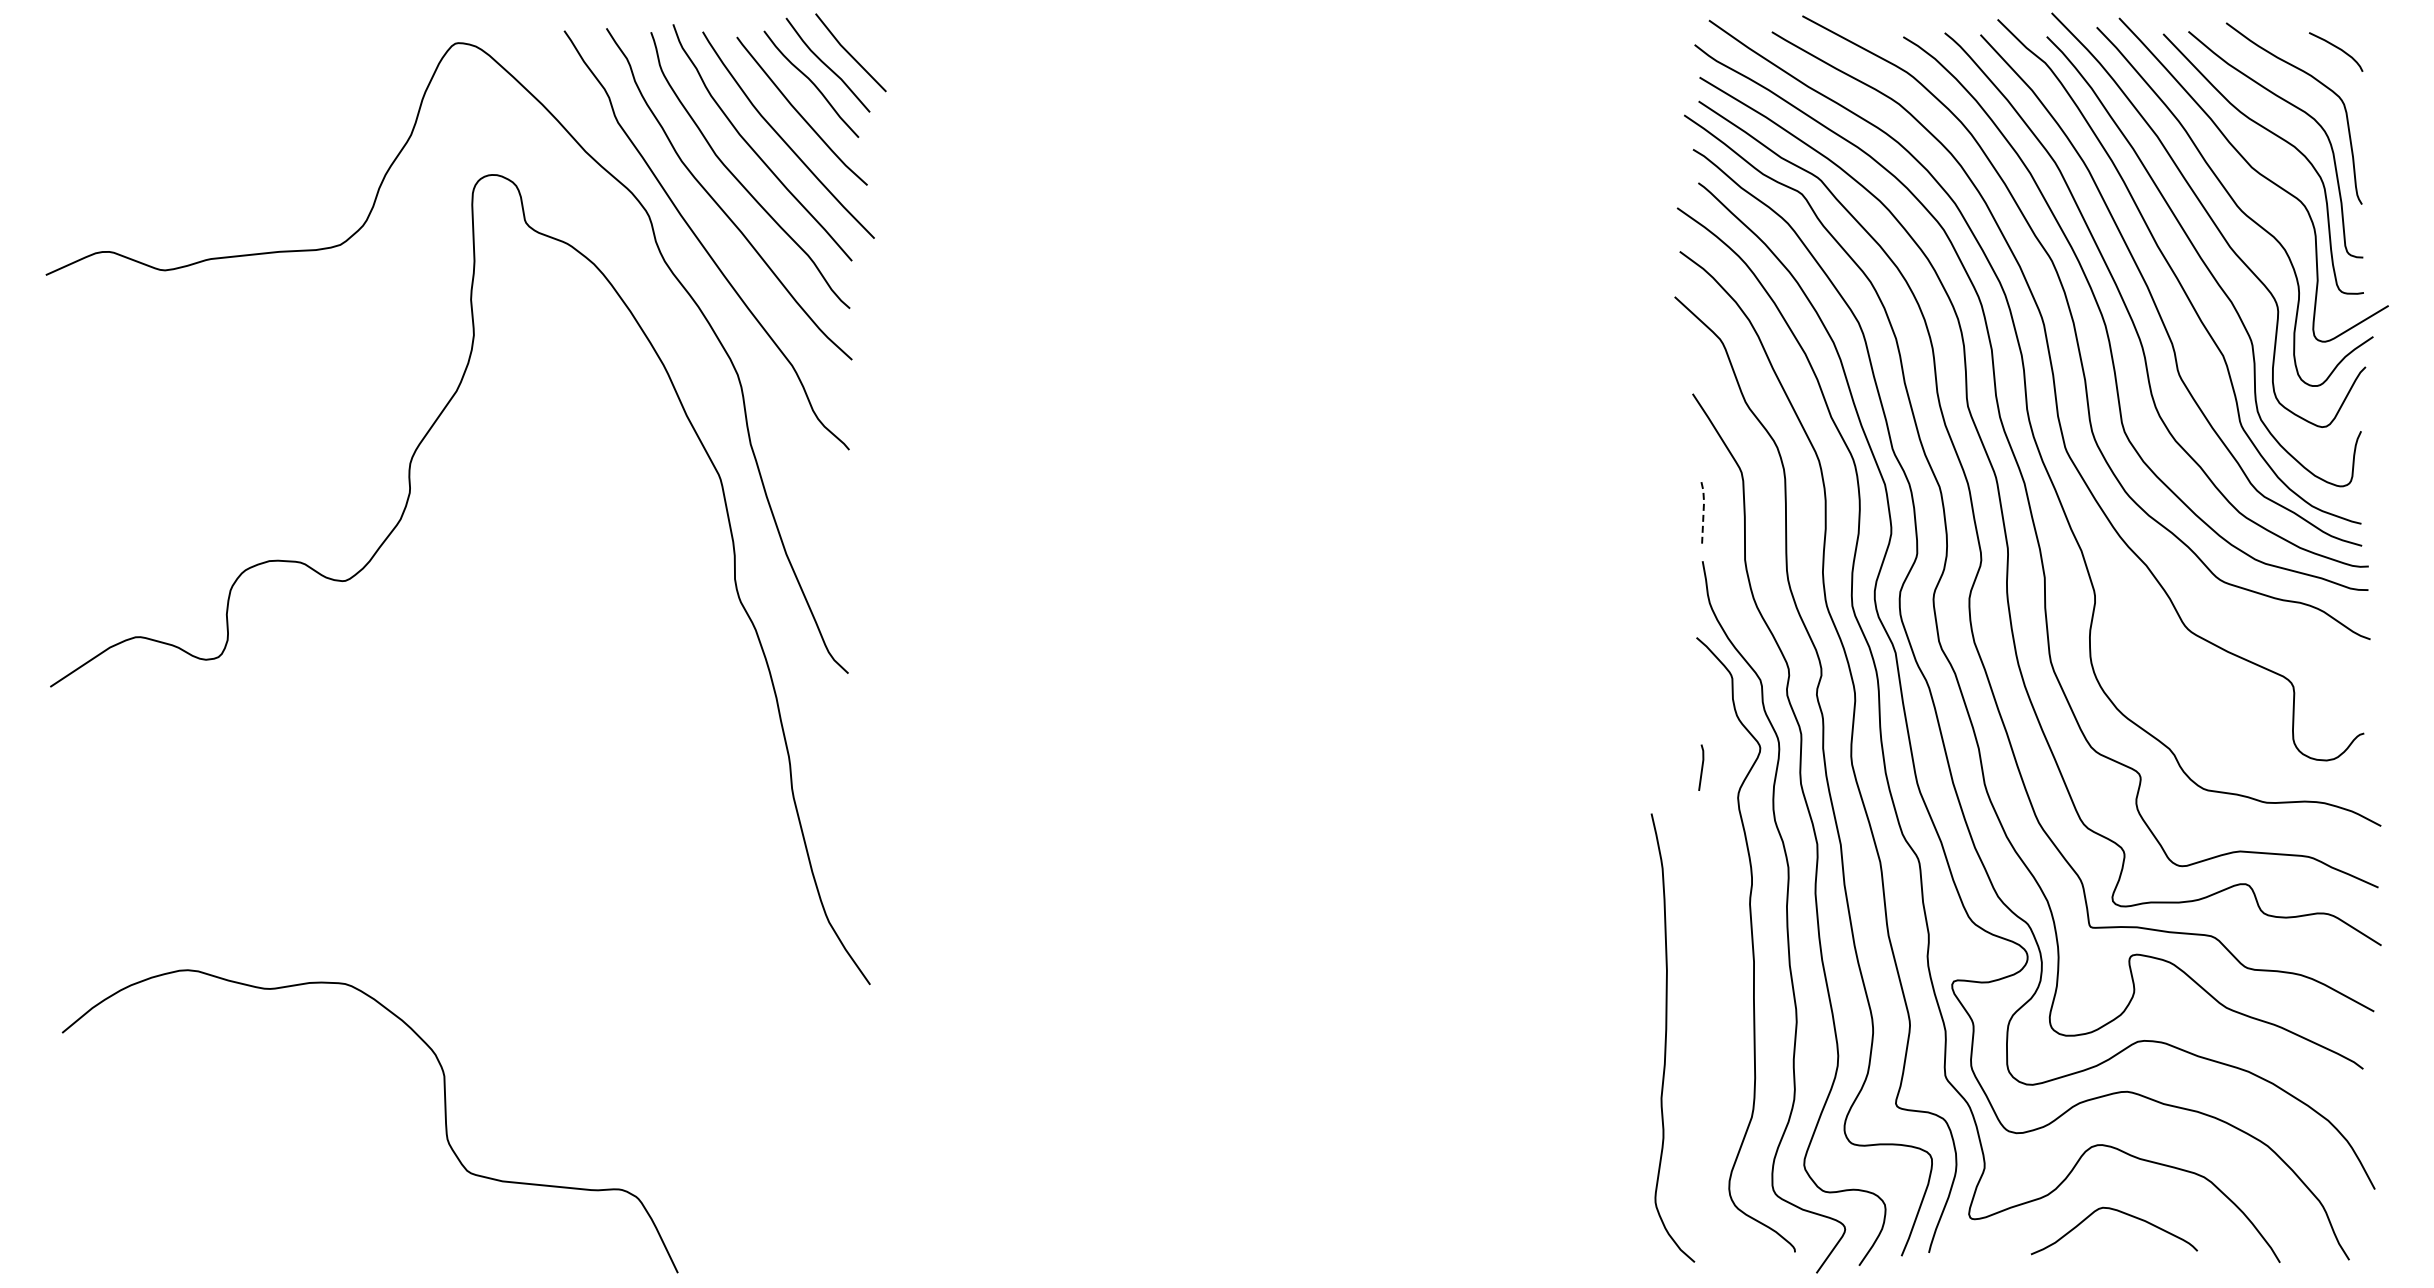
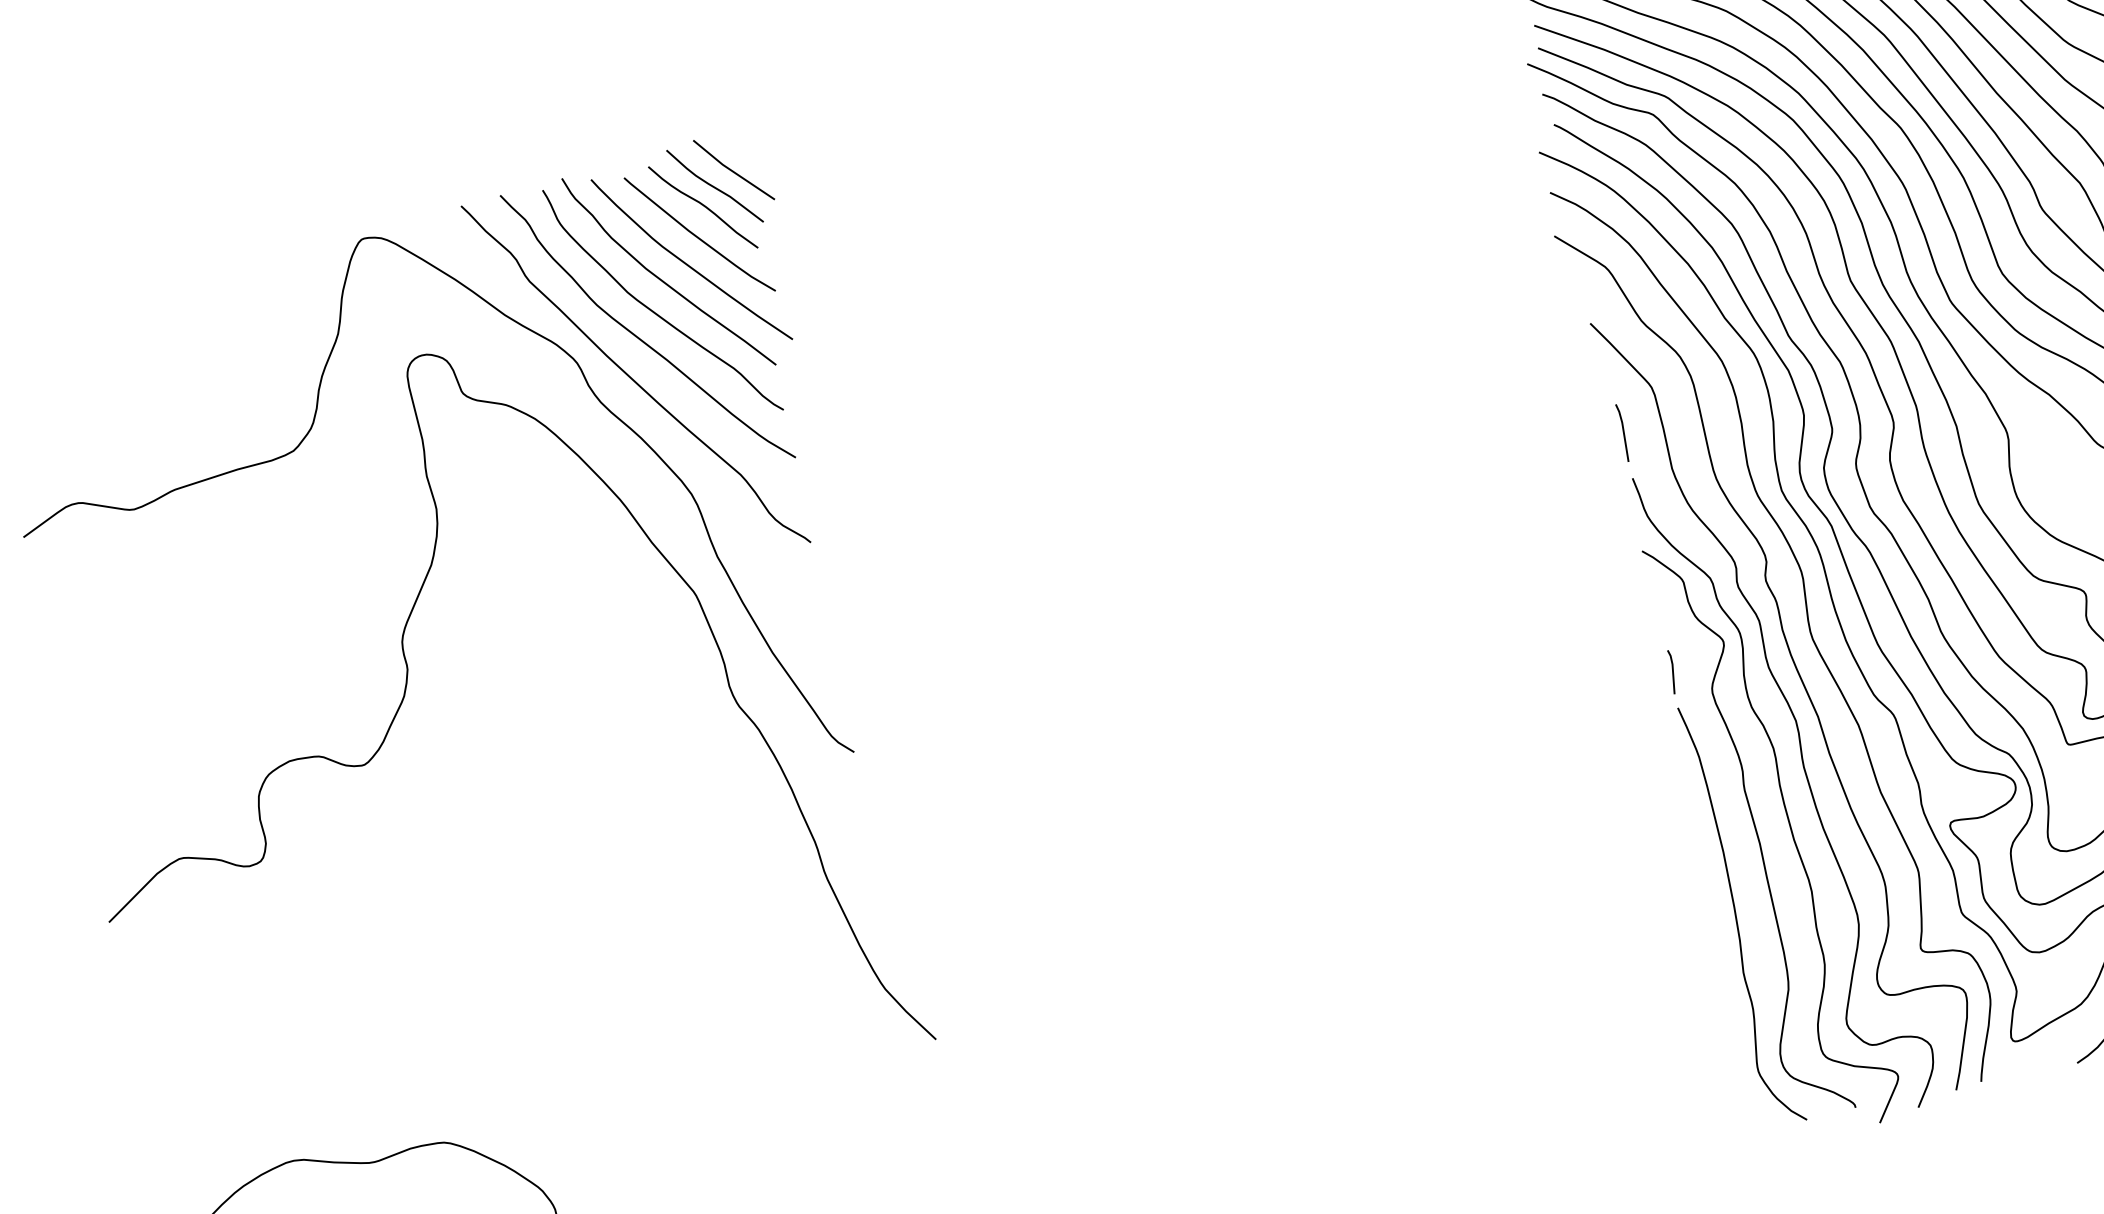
line: (1703, 512) -> (1623, 432), dashed -> solid
curve: (1666, 1037) -> (1736, 914), moved

